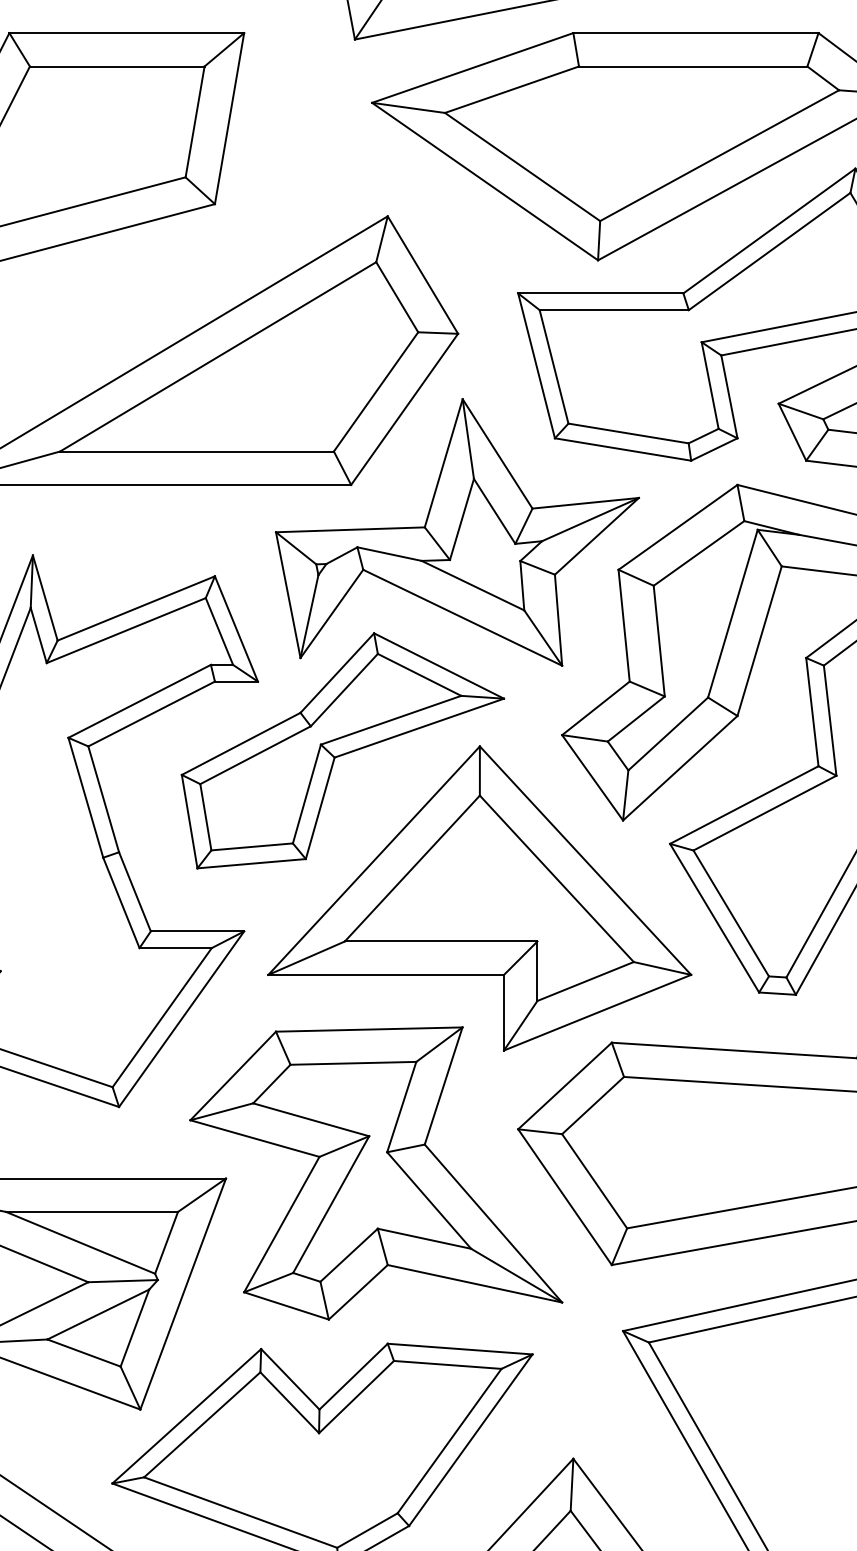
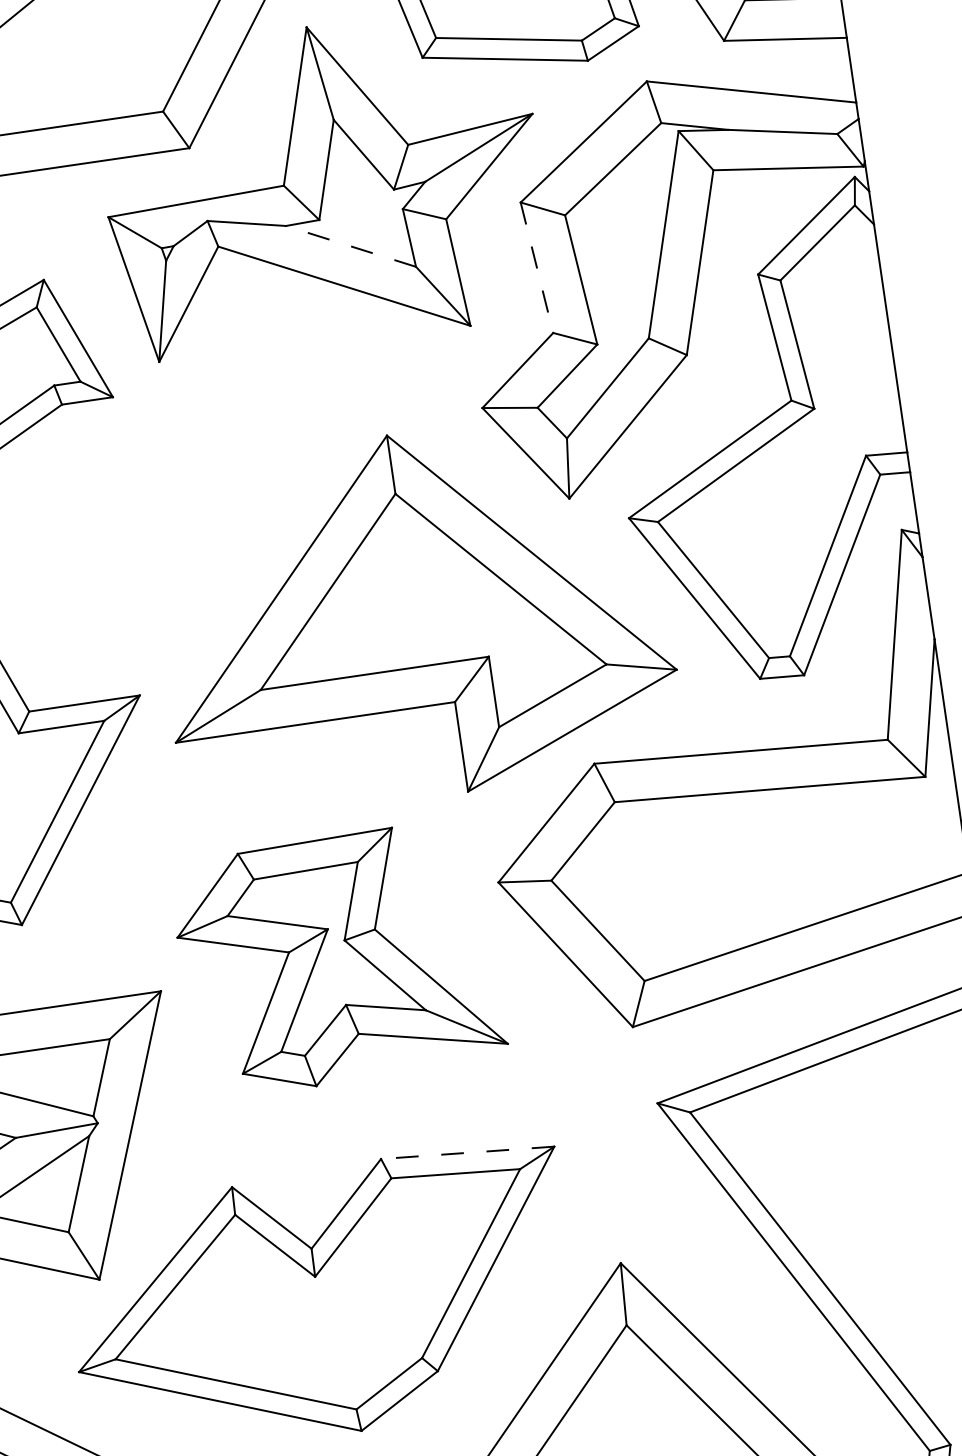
line: (472, 585) -> (350, 246), solid -> dashed
line: (624, 626) -> (537, 268), solid -> dashed
part: (342, 750) -> (224, 464), removed
part: (376, 1173) -> (338, 959), size x0.7
line: (460, 1349) -> (468, 1153), solid -> dashed

